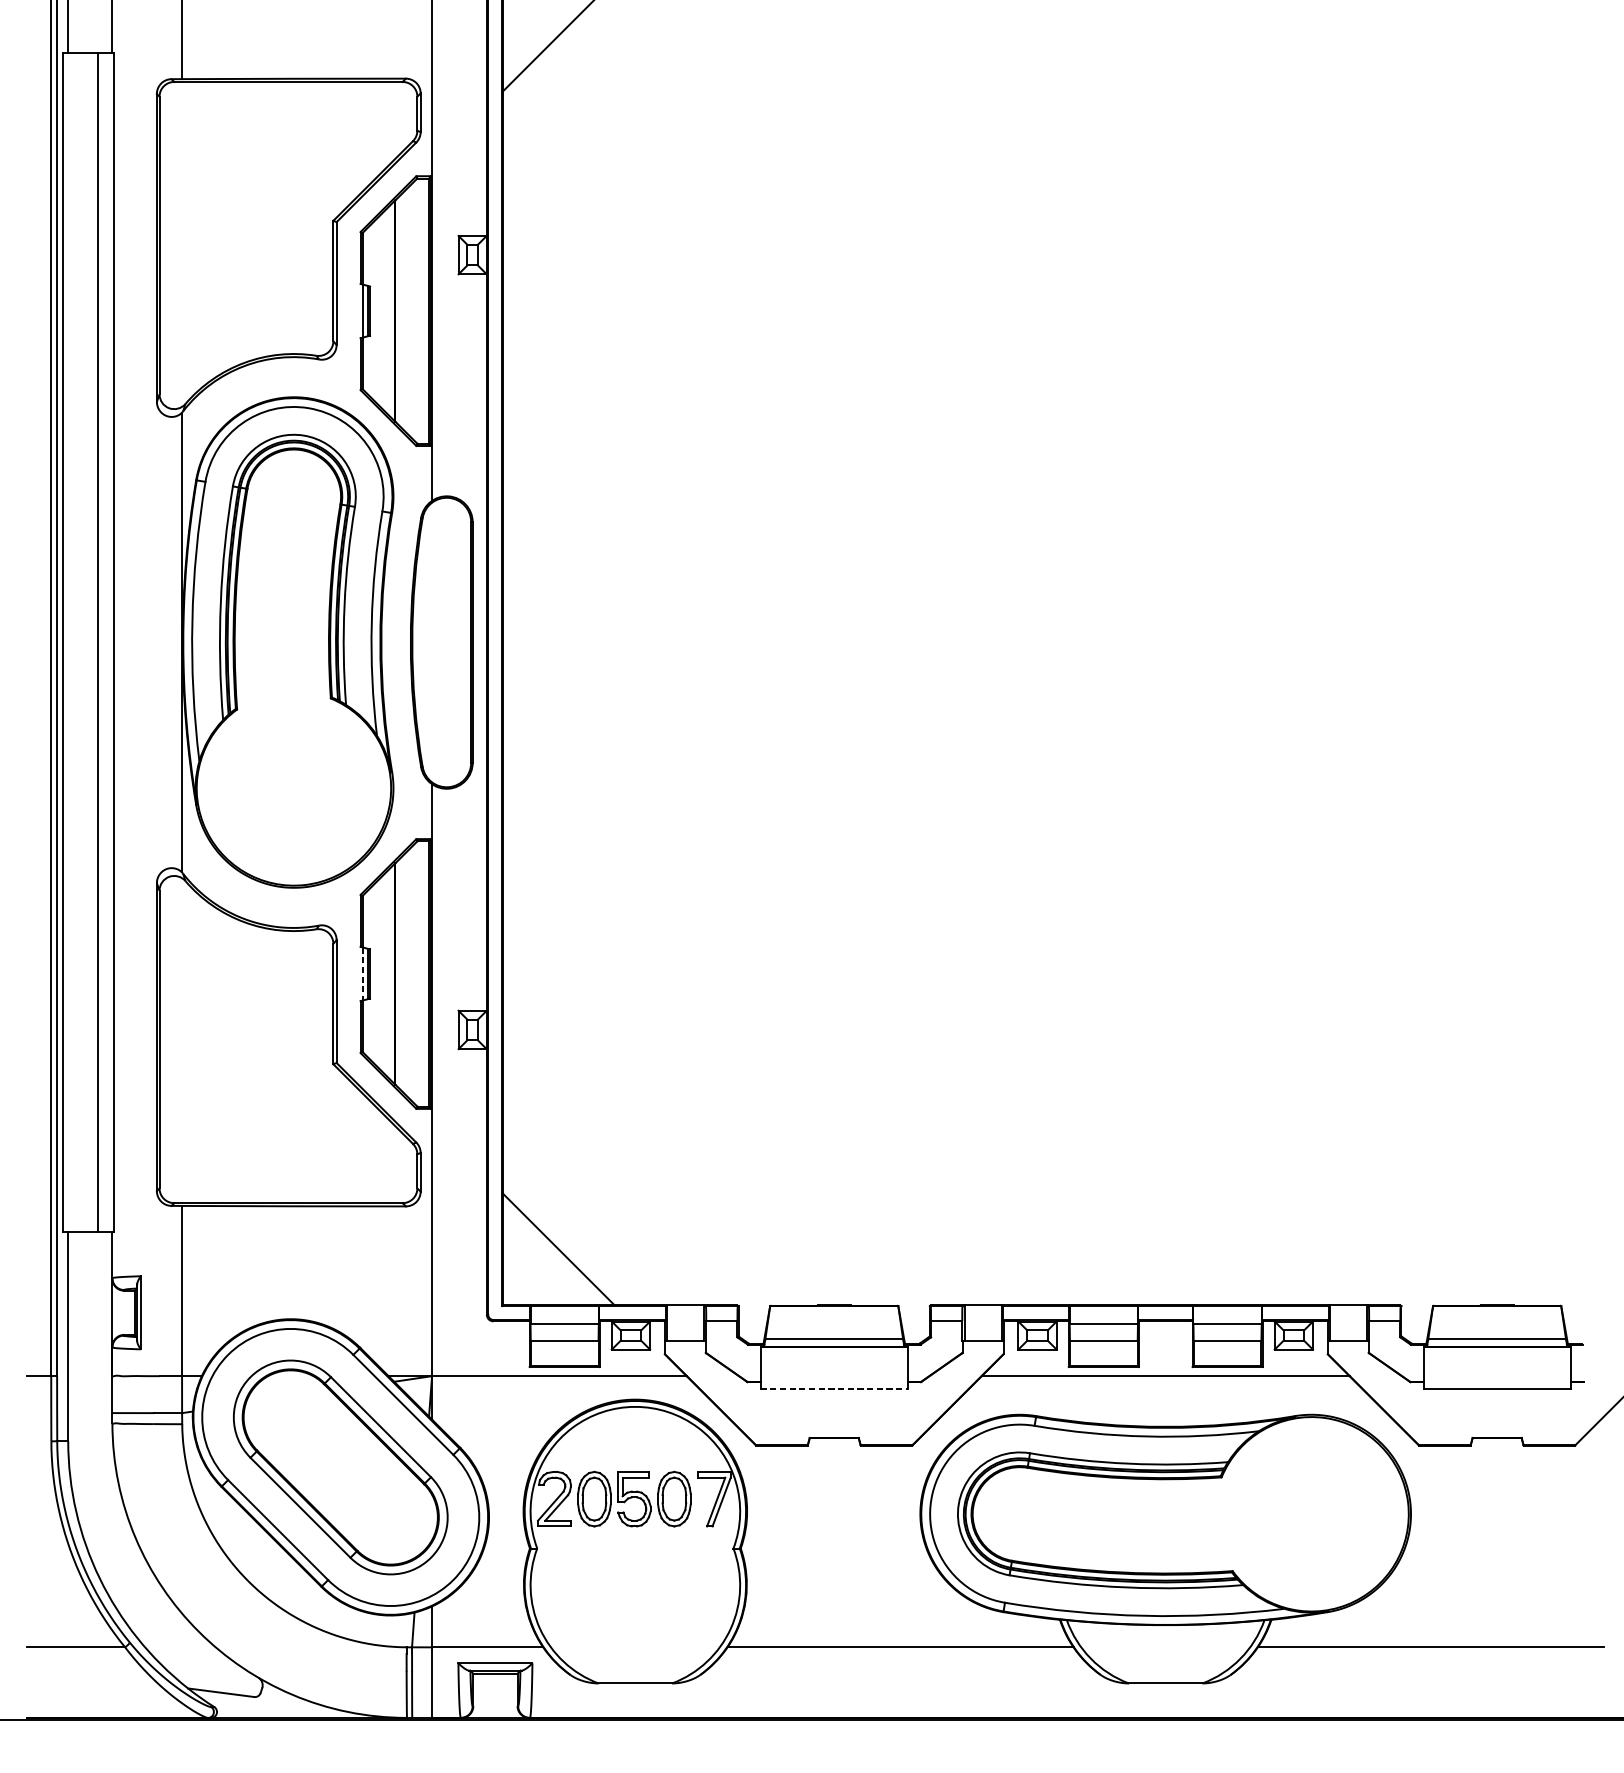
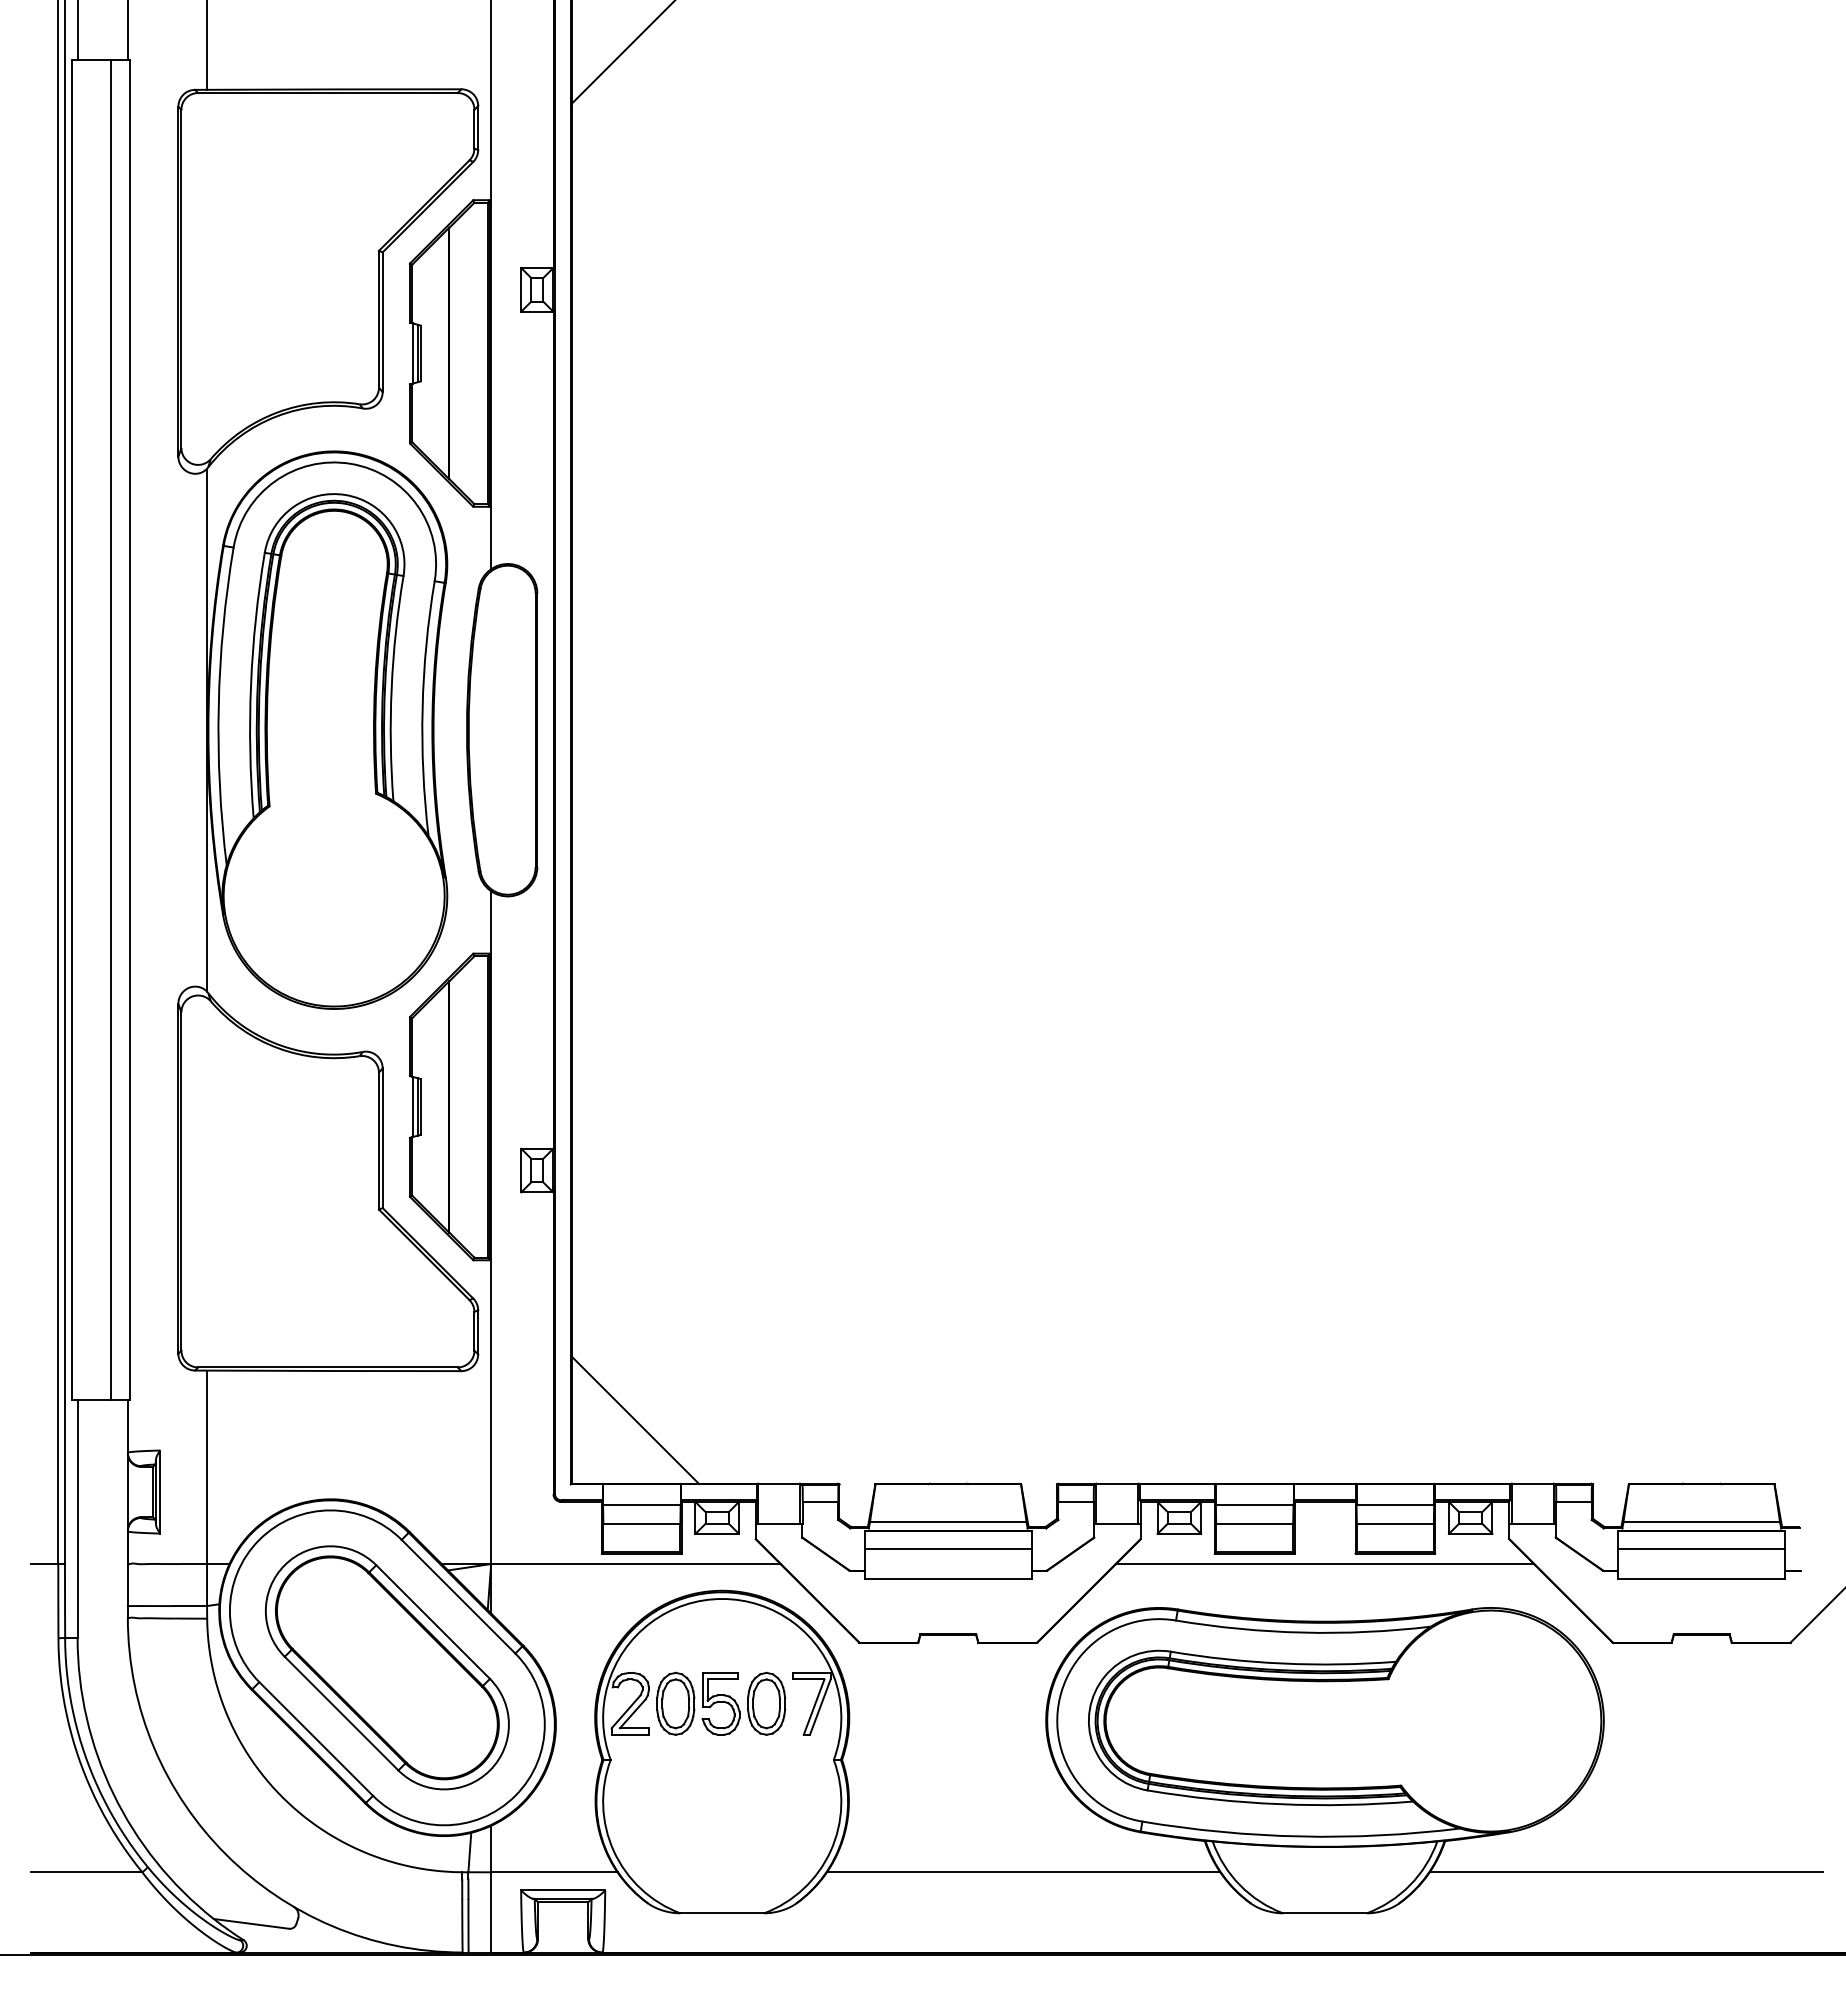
line: (362, 974) -> (412, 1107), dashed -> solid
line: (834, 1362) -> (948, 1548), added
line: (1496, 1362) -> (1701, 1548), added
line: (834, 1389) -> (948, 1579), dashed -> solid

